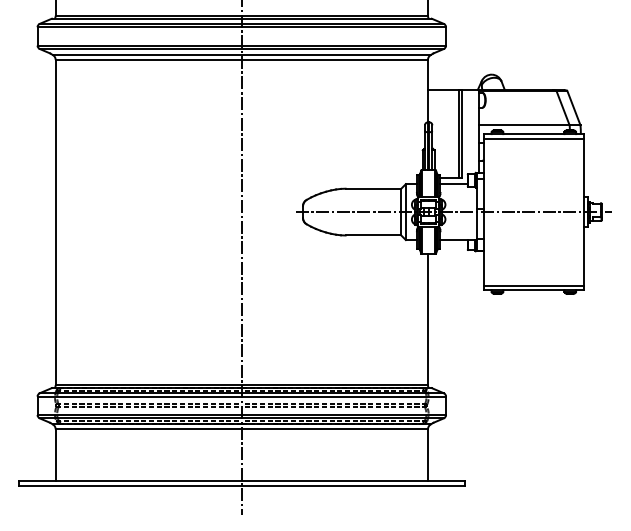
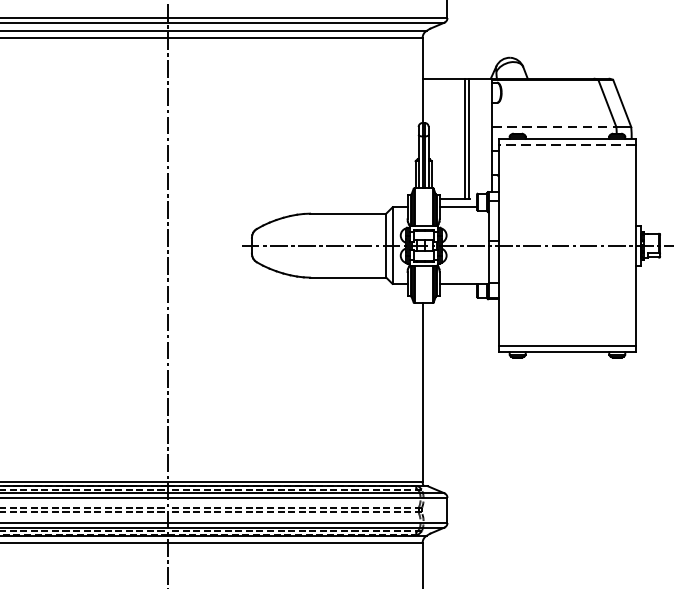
line: (524, 125) -> (554, 127), solid -> dashed
line: (533, 138) -> (566, 145), solid -> dashed

